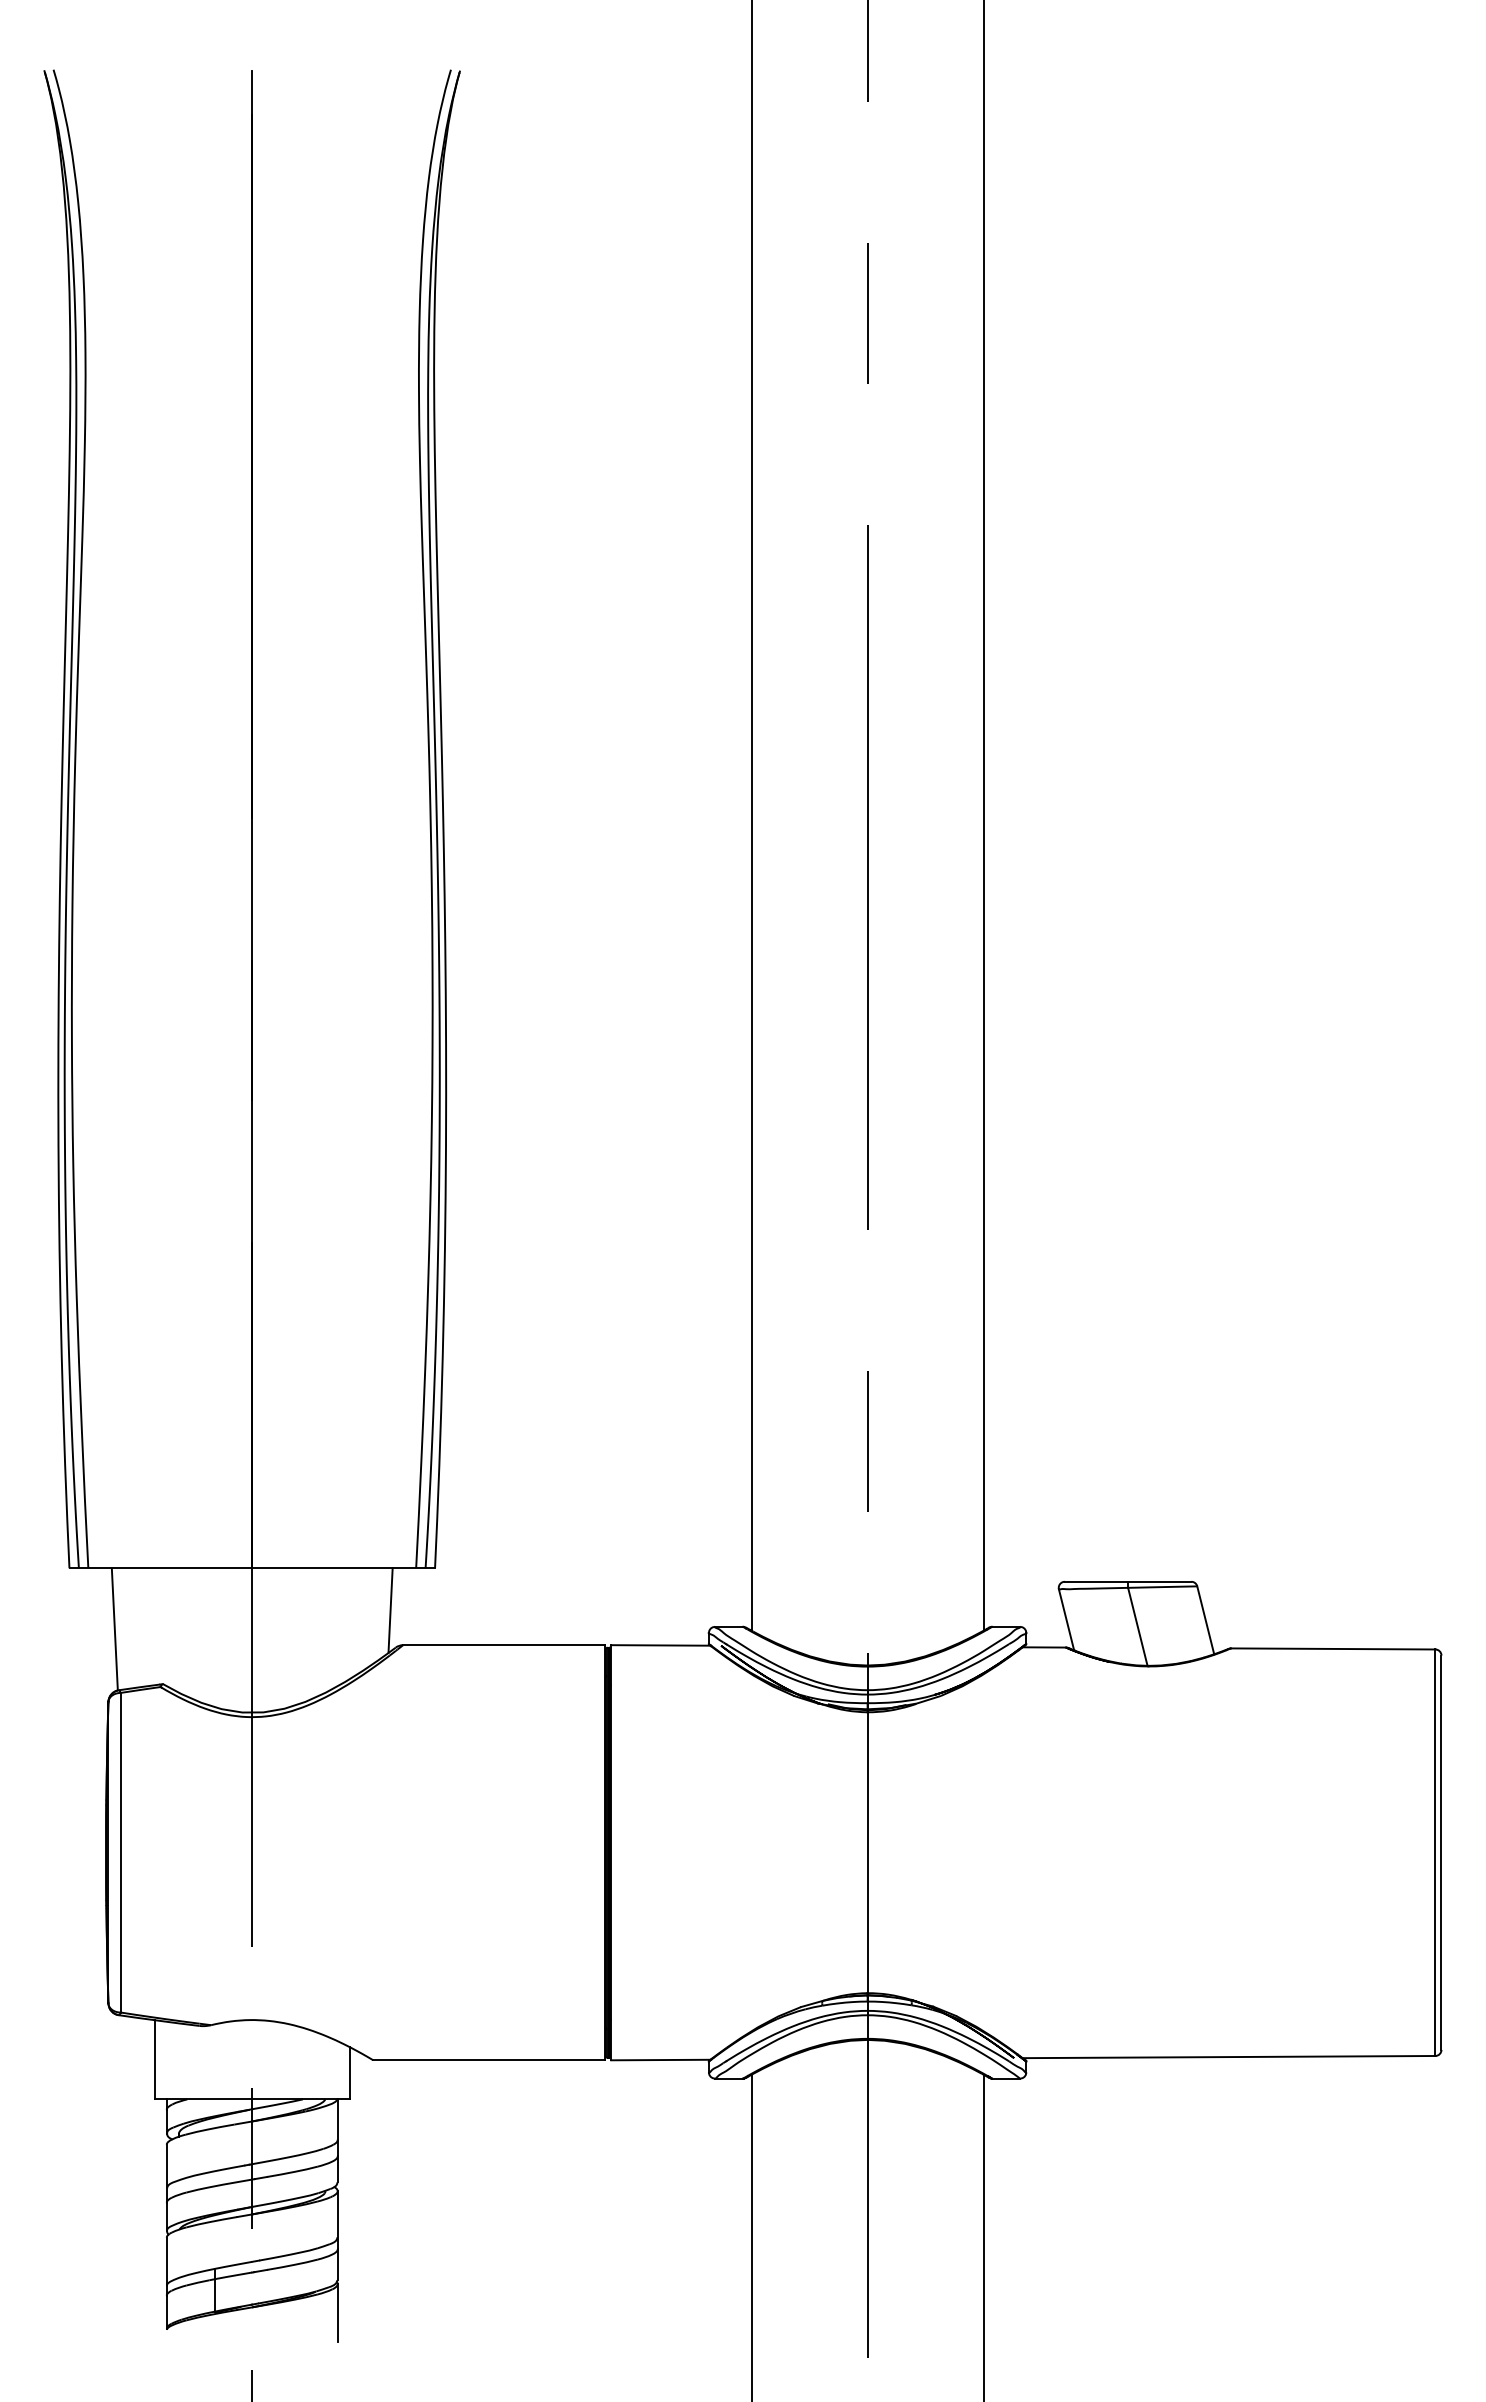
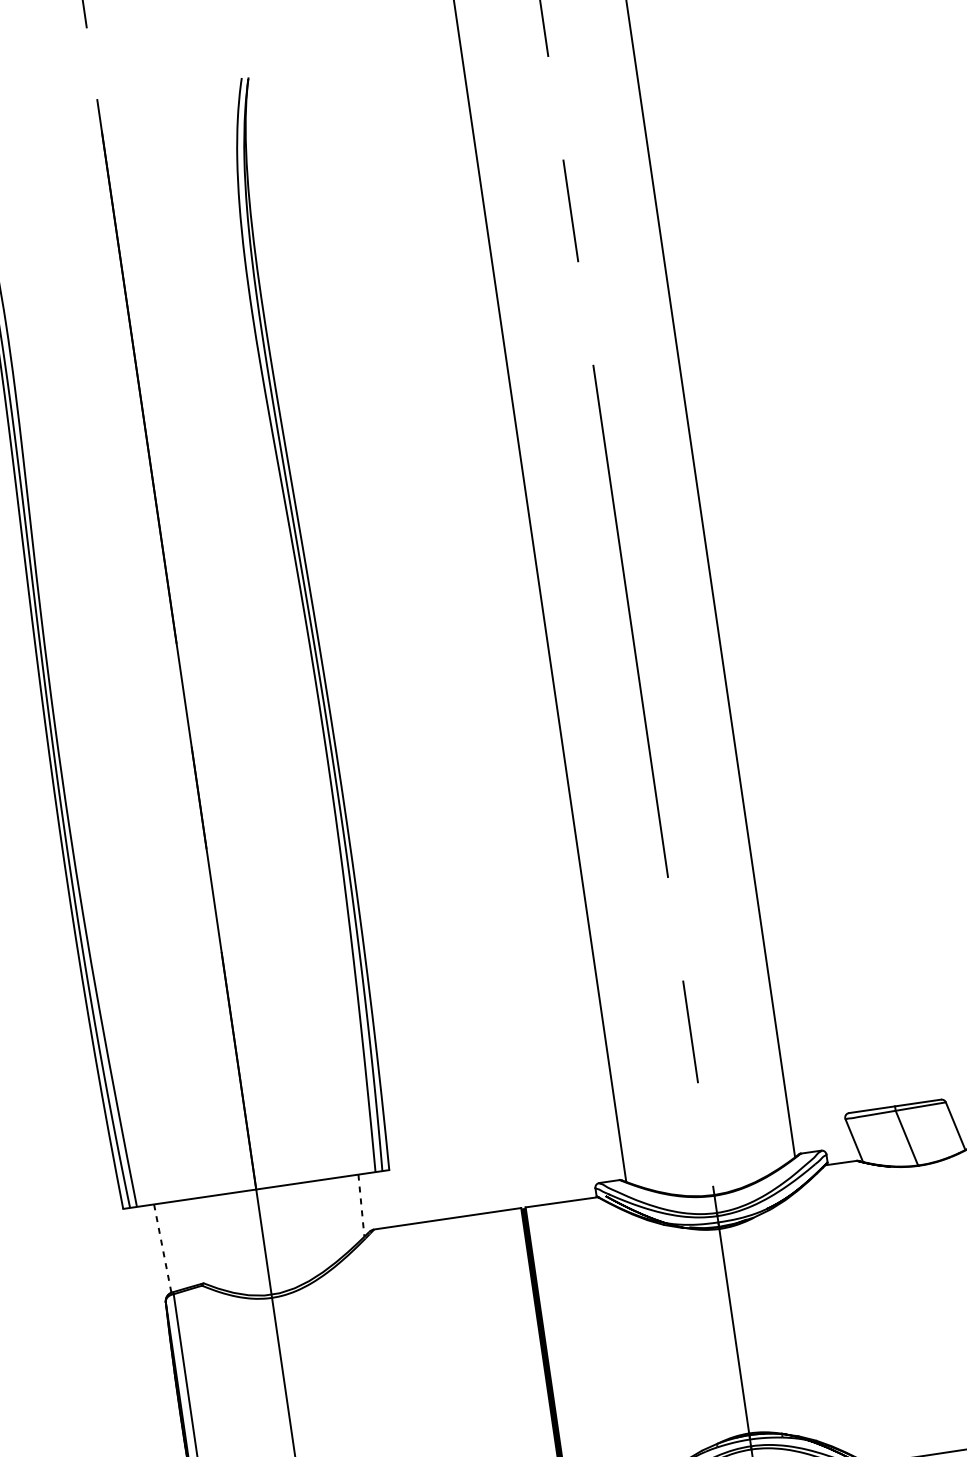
line: (390, 1611) -> (361, 1206), solid -> dashed
line: (114, 1629) -> (162, 1248), solid -> dashed

